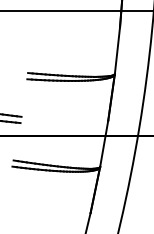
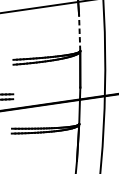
line: (117, 50) -> (79, 32), solid -> dashed

